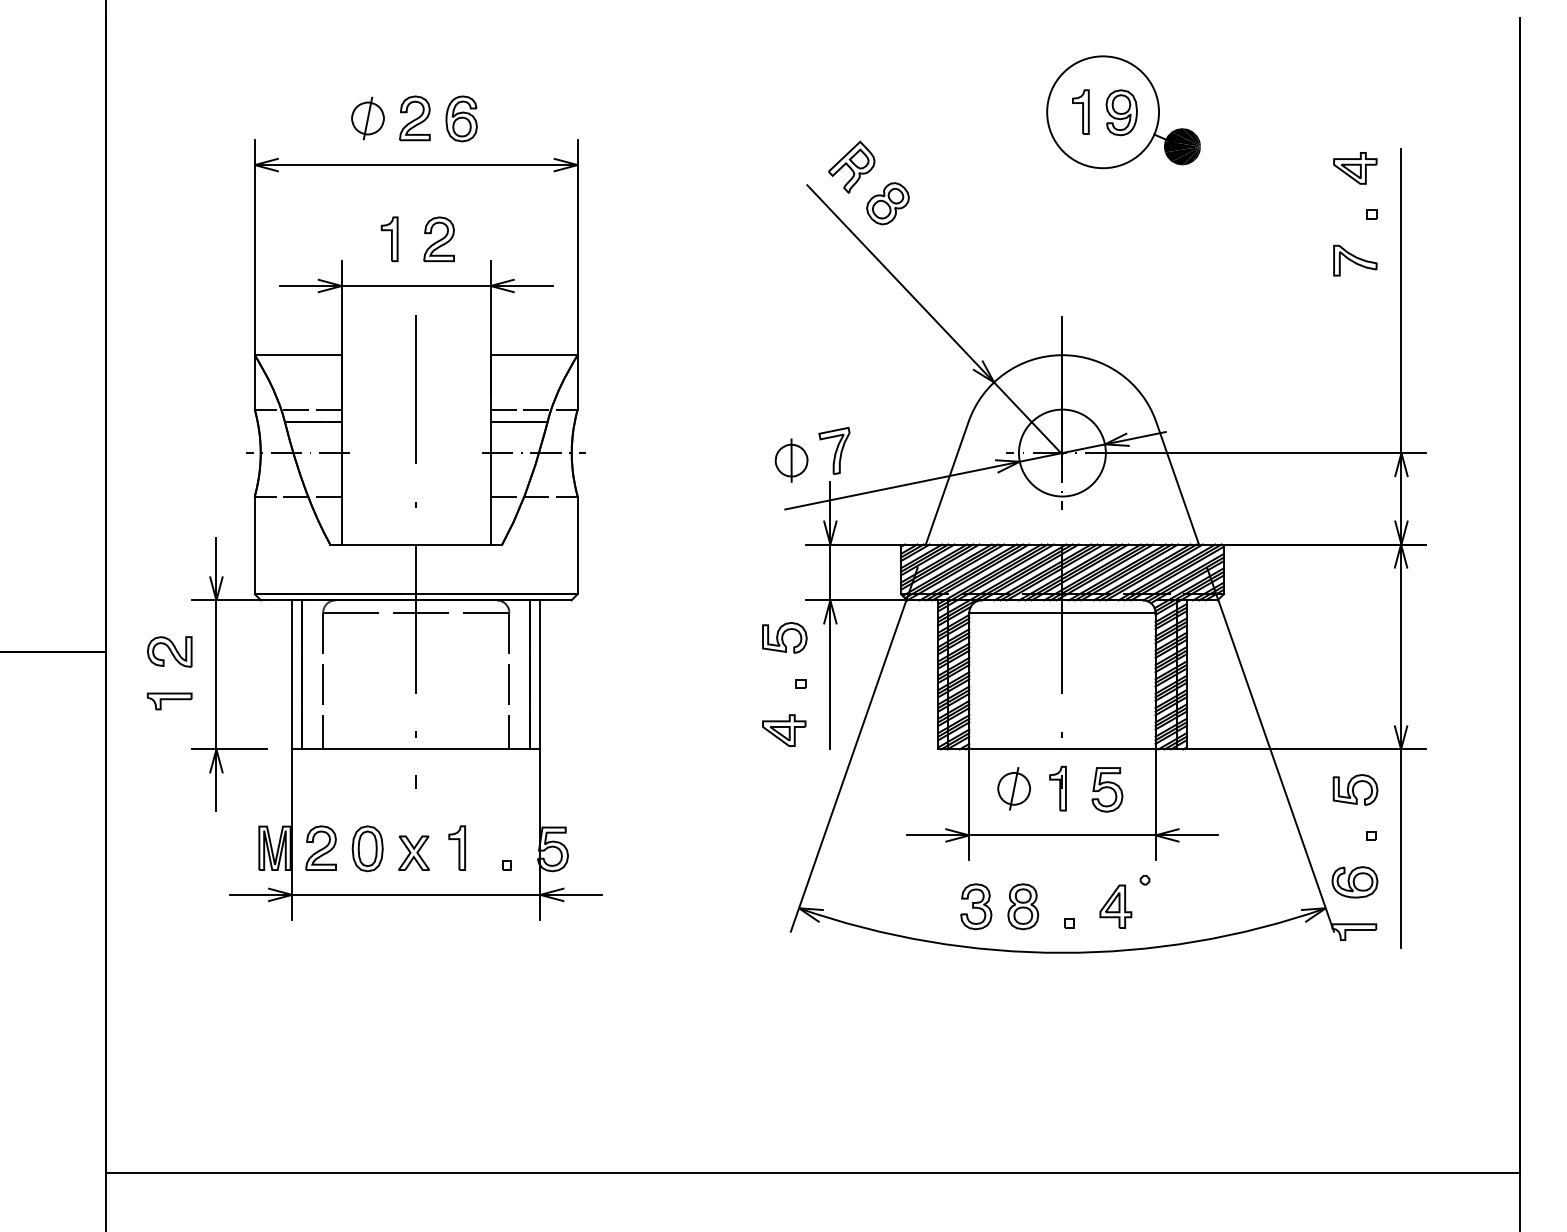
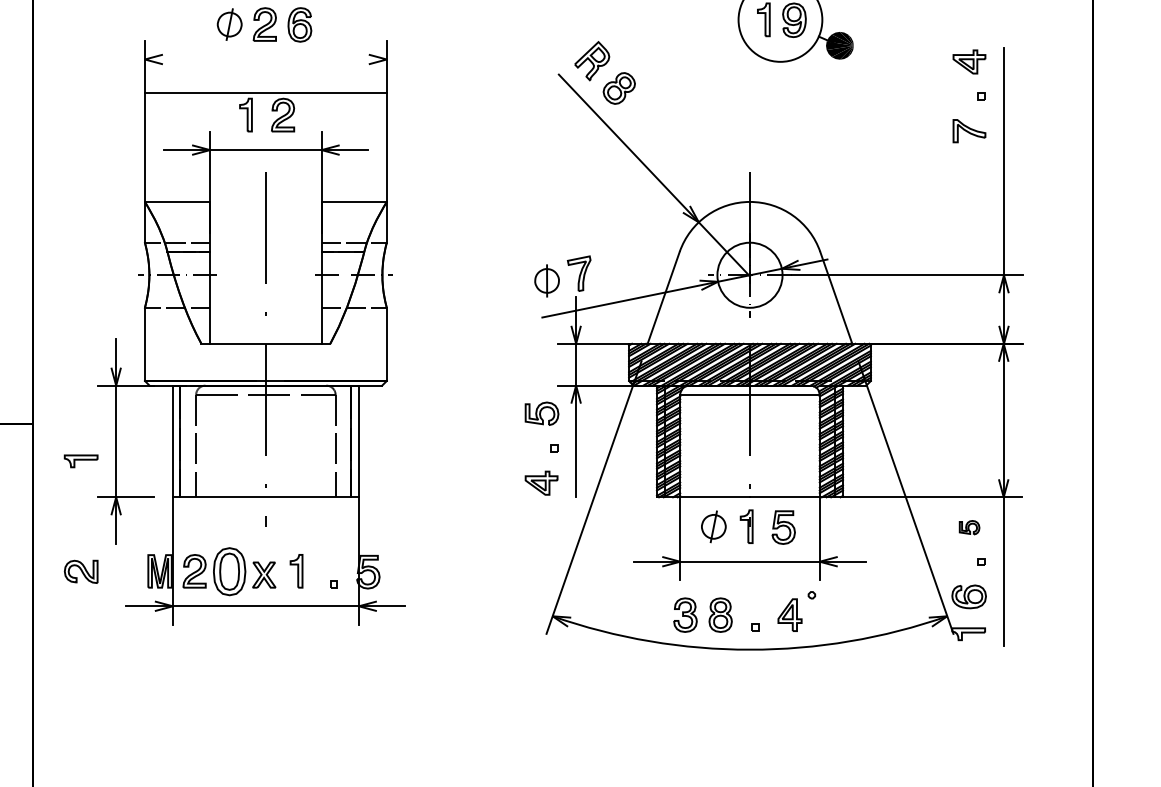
line: (415, 165) -> (265, 93), moved
part: (169, 651) -> (81, 571), moved
part: (1355, 789) -> (969, 527), size x0.6
part: (367, 848) -> (229, 571), size x1.4

